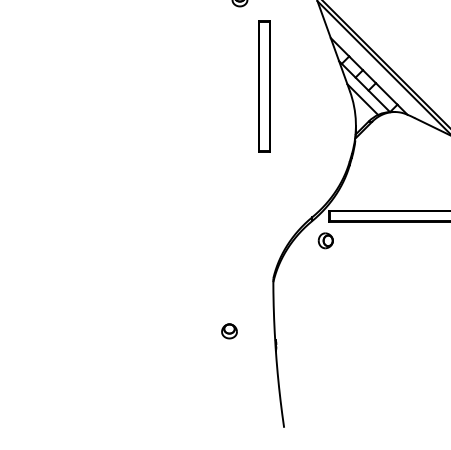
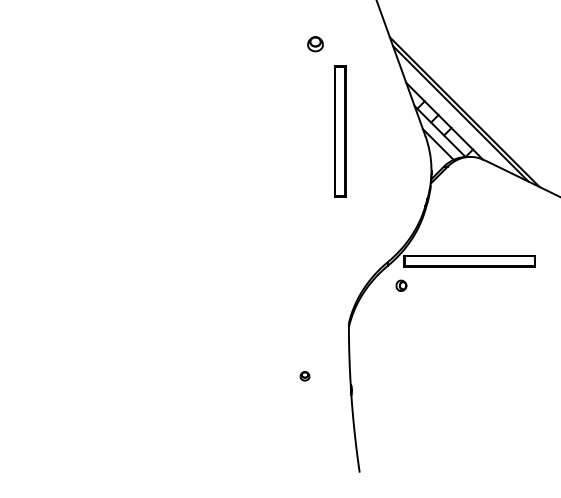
part: (325, 240) -> (401, 285), size x0.7
part: (228, 331) -> (304, 376), size x0.6

